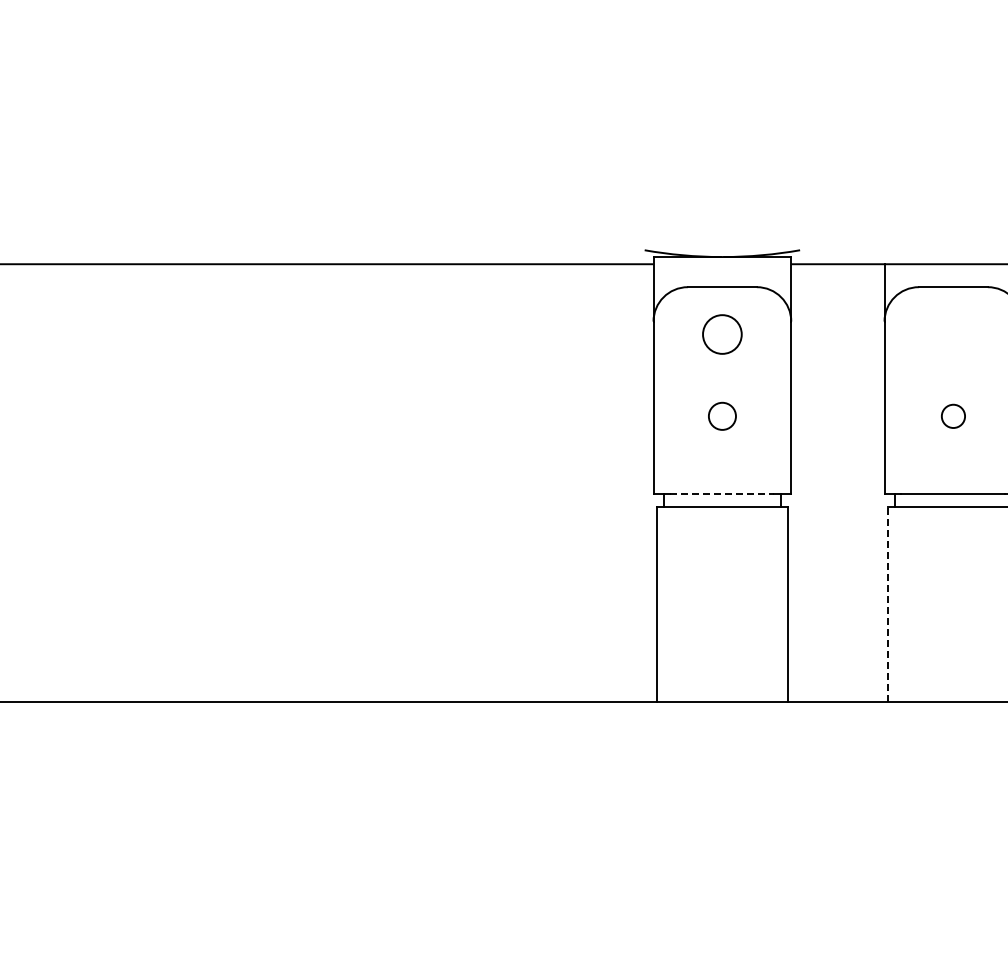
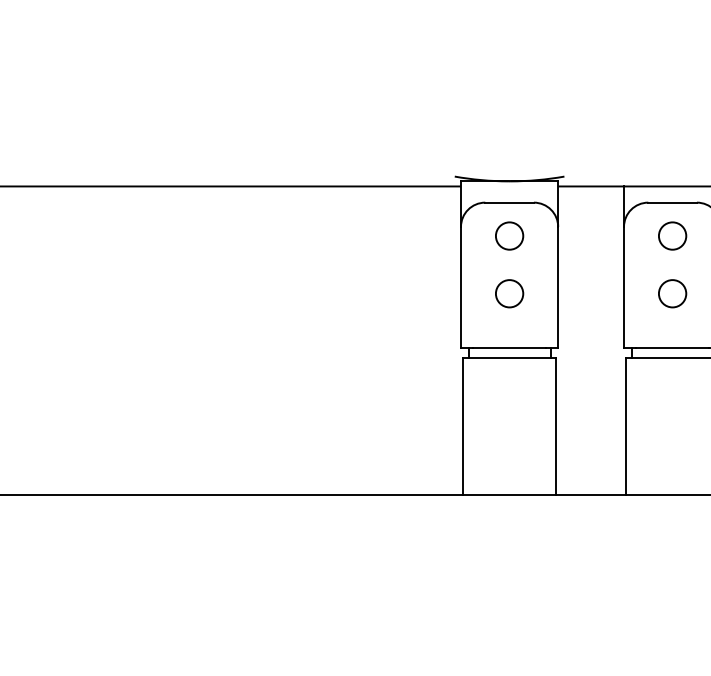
circle: (953, 334) -> (672, 236), added
circle: (722, 416) -> (509, 293), size x1.43
circle: (953, 416) -> (672, 293), size x1.67
line: (722, 493) -> (509, 348), dashed -> solid
line: (887, 604) -> (626, 426), dashed -> solid

